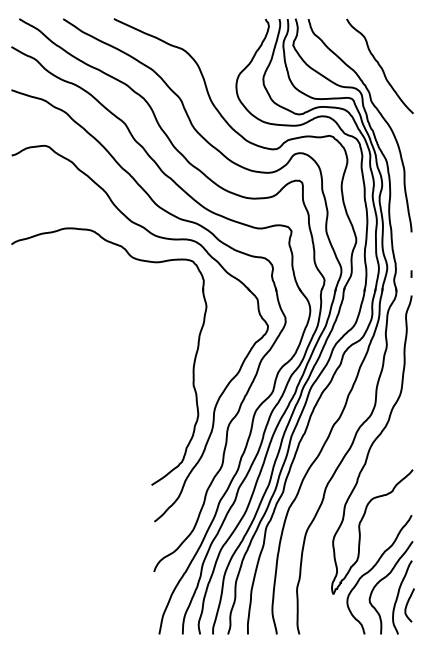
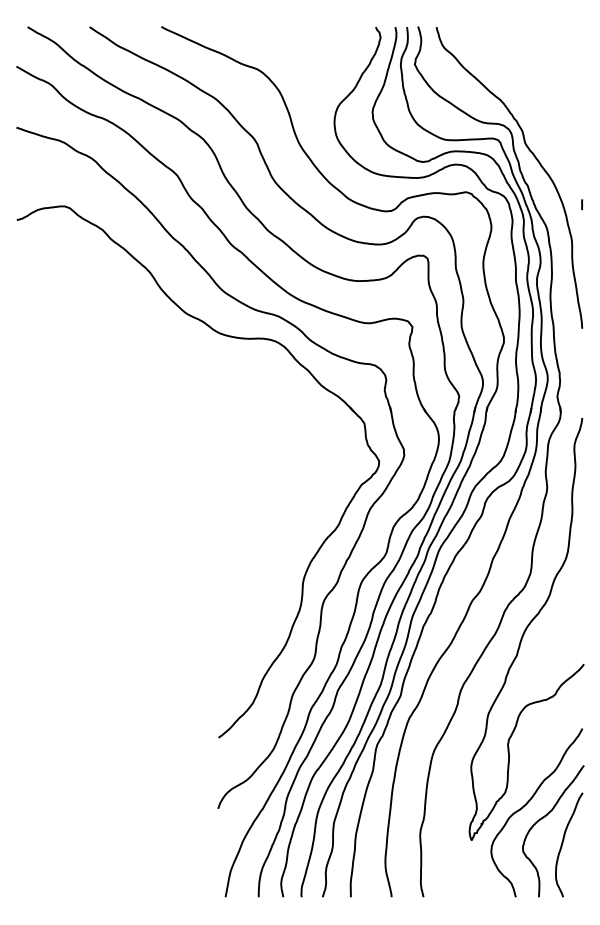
curve: (379, 66) -> (537, 93), removed
line: (411, 273) -> (582, 204), moved
part: (193, 364) -> (273, 515), removed
curve: (407, 604) -> (576, 855), removed

